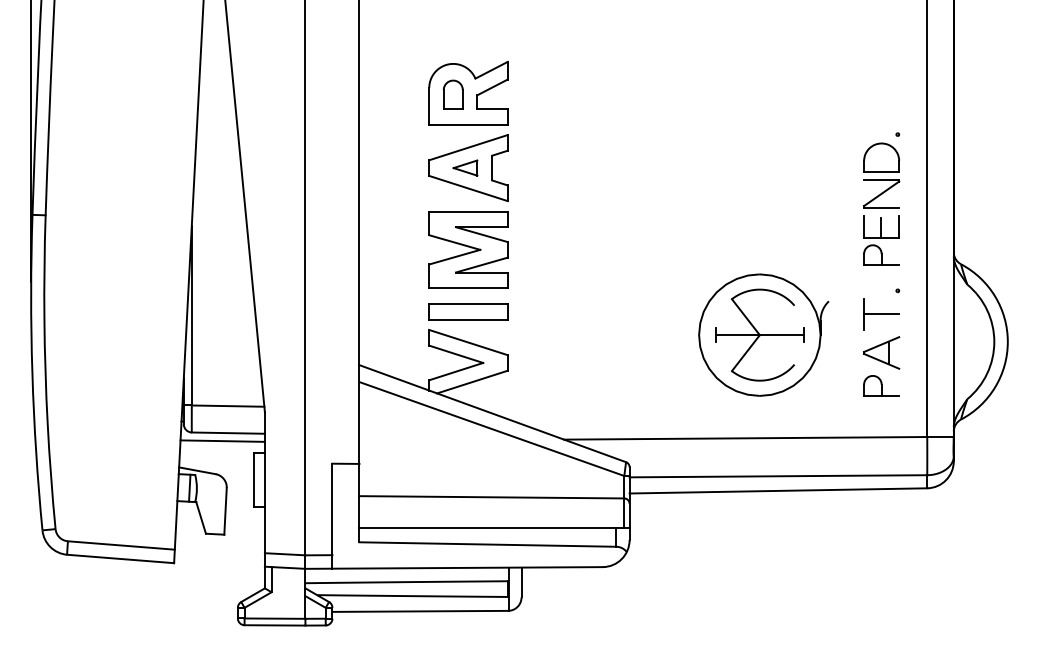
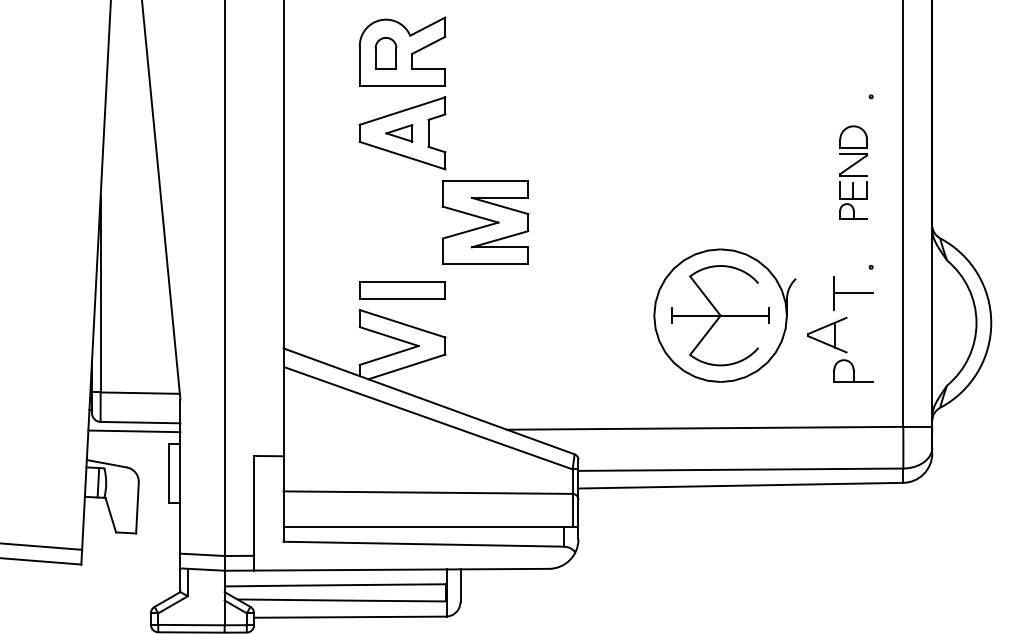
part: (881, 203) -> (853, 172), size x0.7
part: (468, 249) -> (485, 222), moved
part: (881, 352) -> (827, 334), moved

